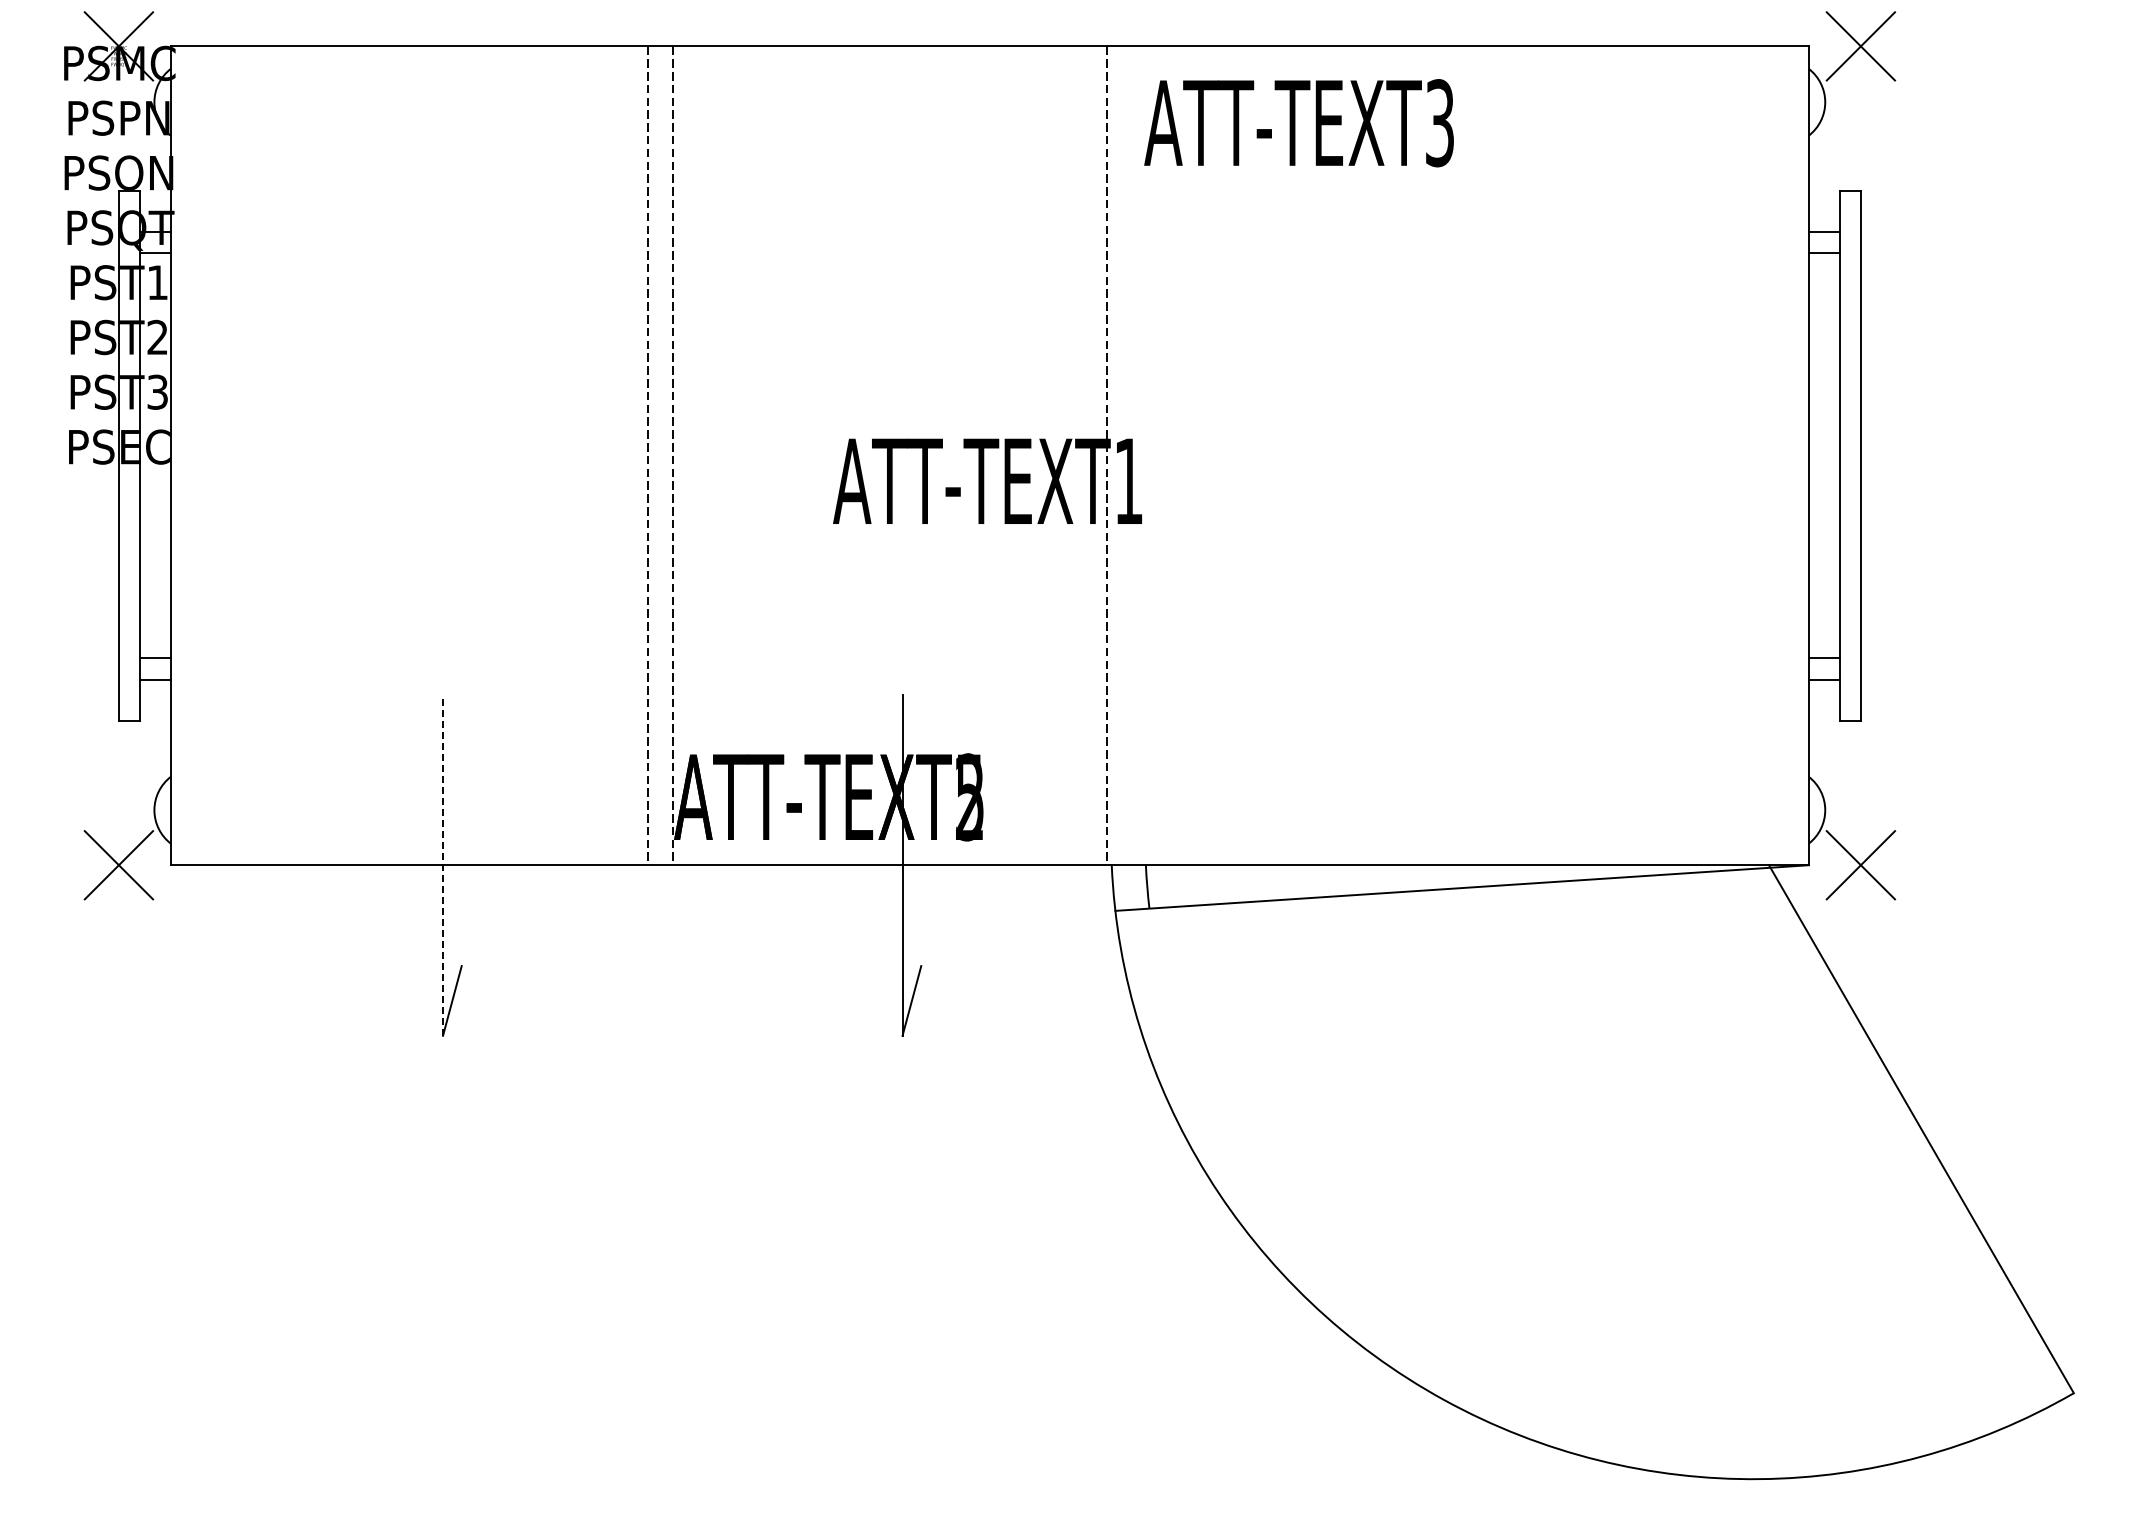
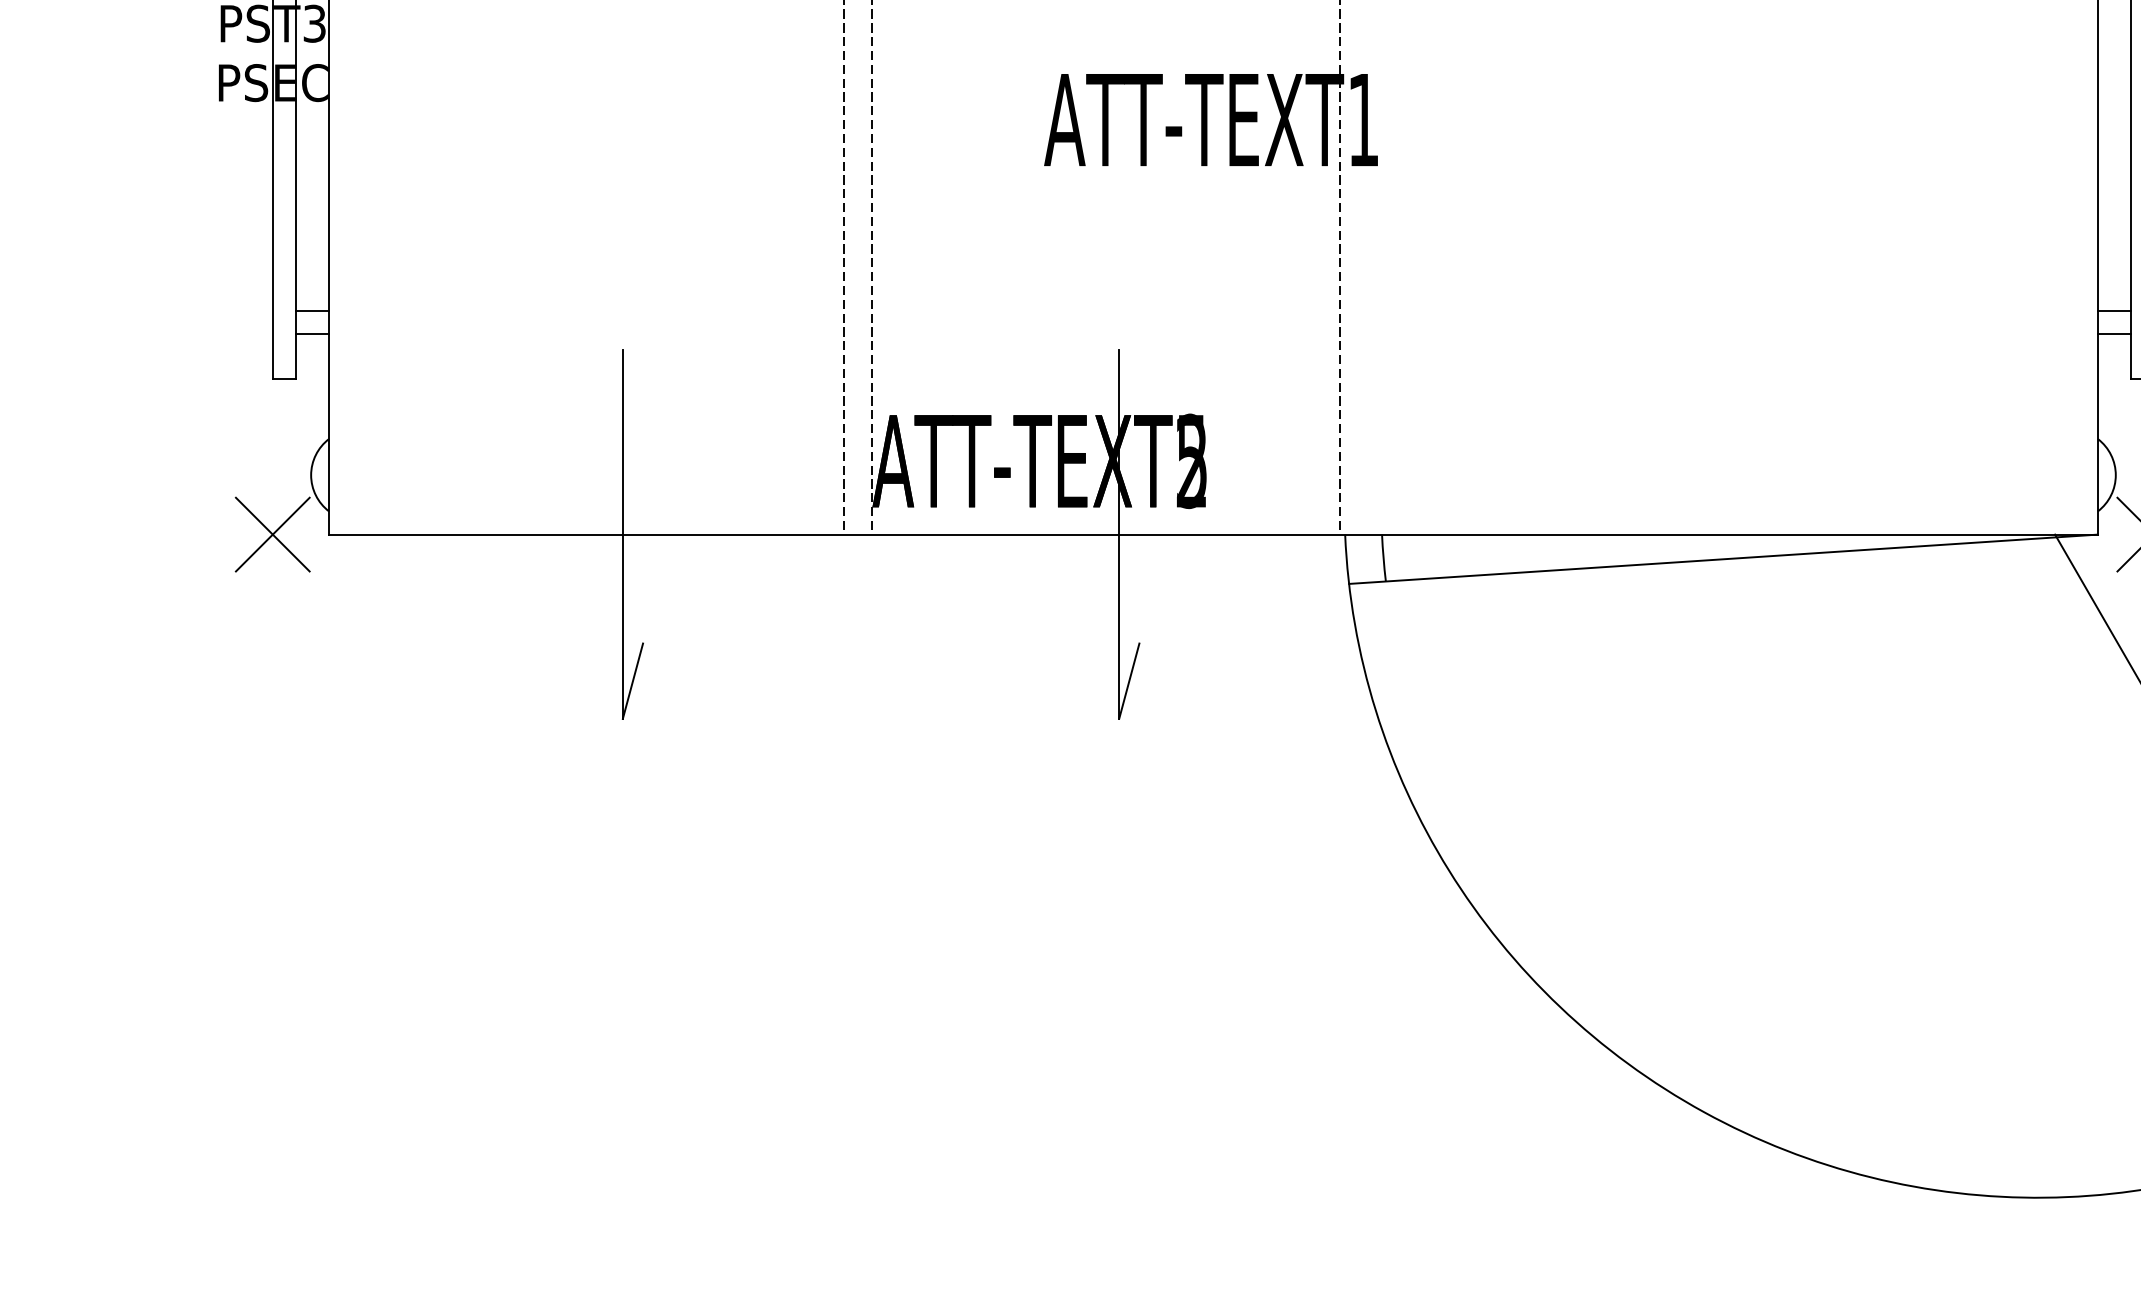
line: (443, 865) -> (623, 534), dashed -> solid

